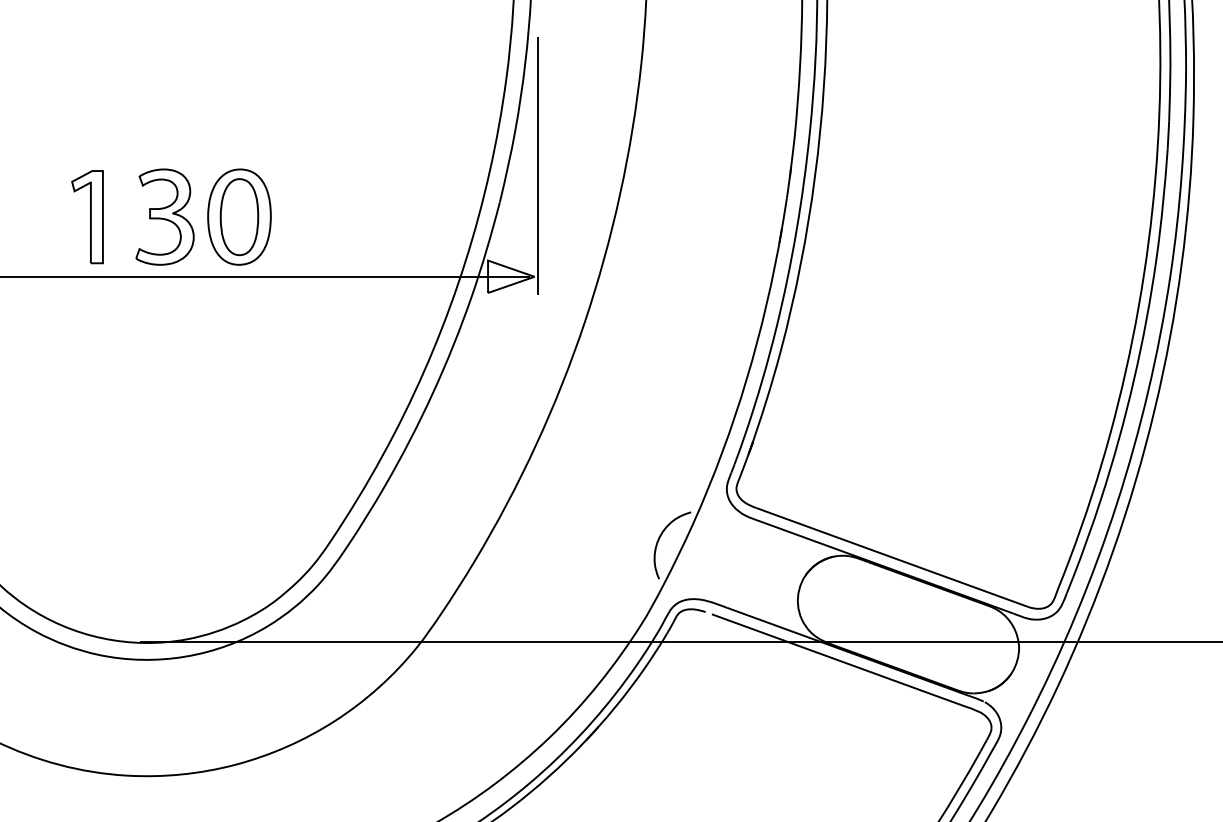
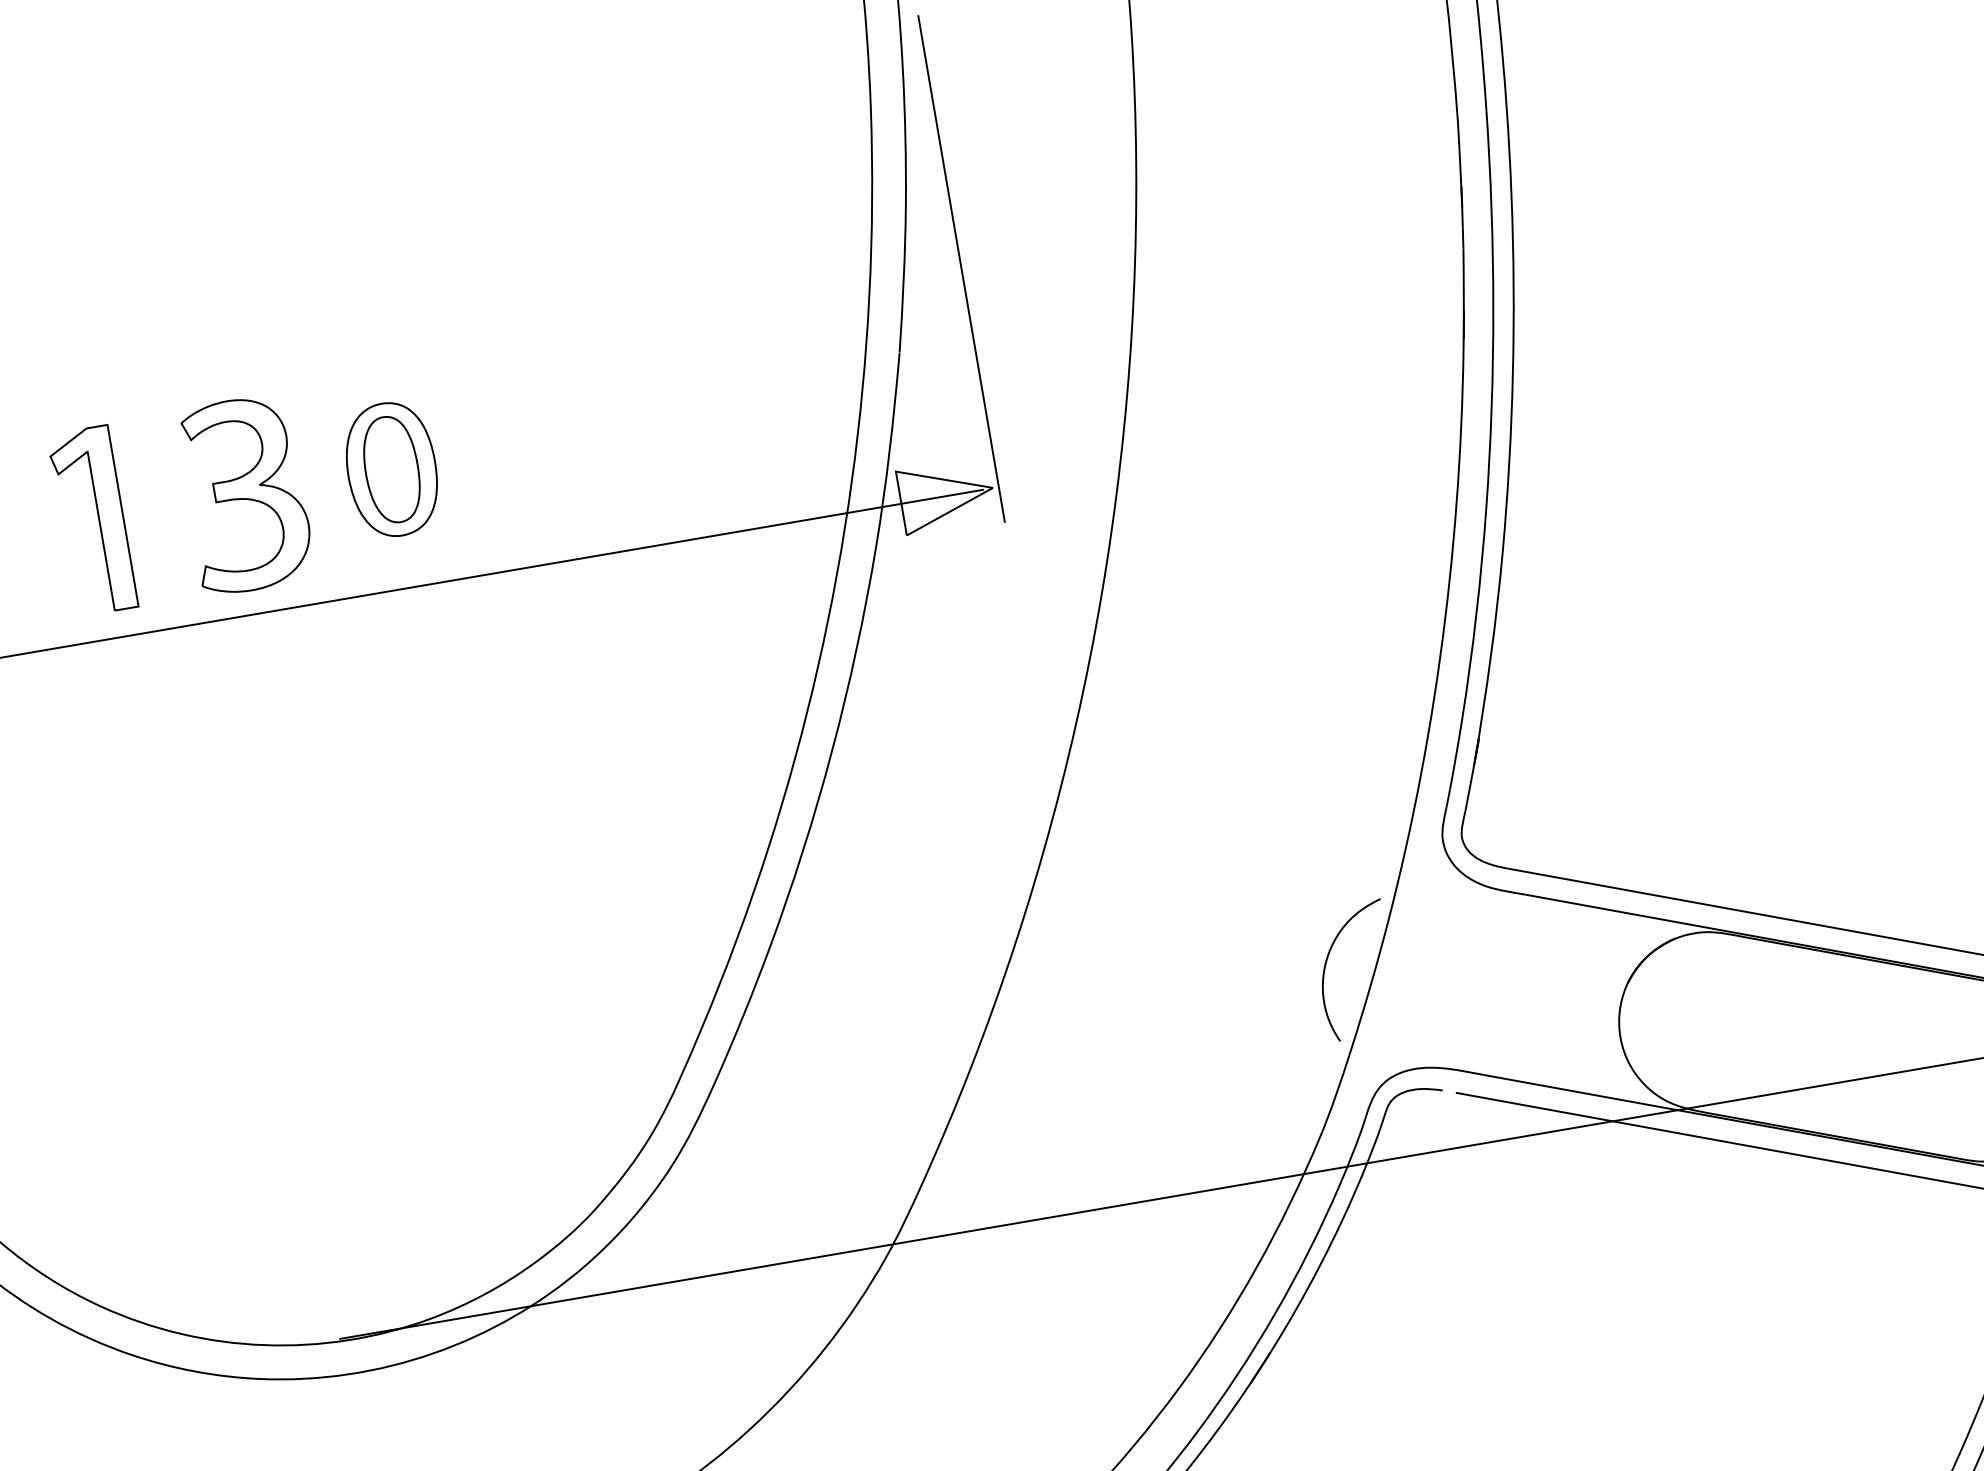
part: (239, 216) -> (391, 468), size x0.7

